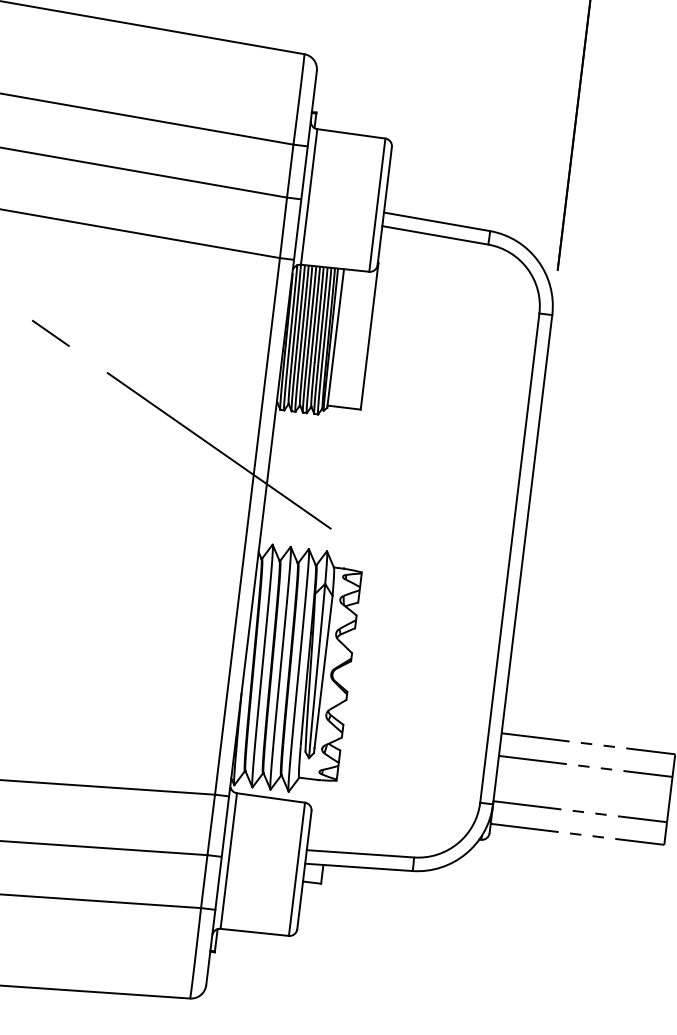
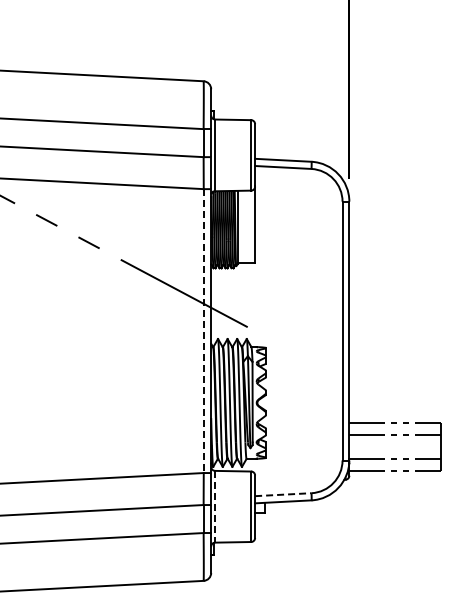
line: (246, 527) -> (203, 331), solid -> dashed
line: (360, 853) -> (283, 494), solid -> dashed
line: (229, 860) -> (215, 506), solid -> dashed

